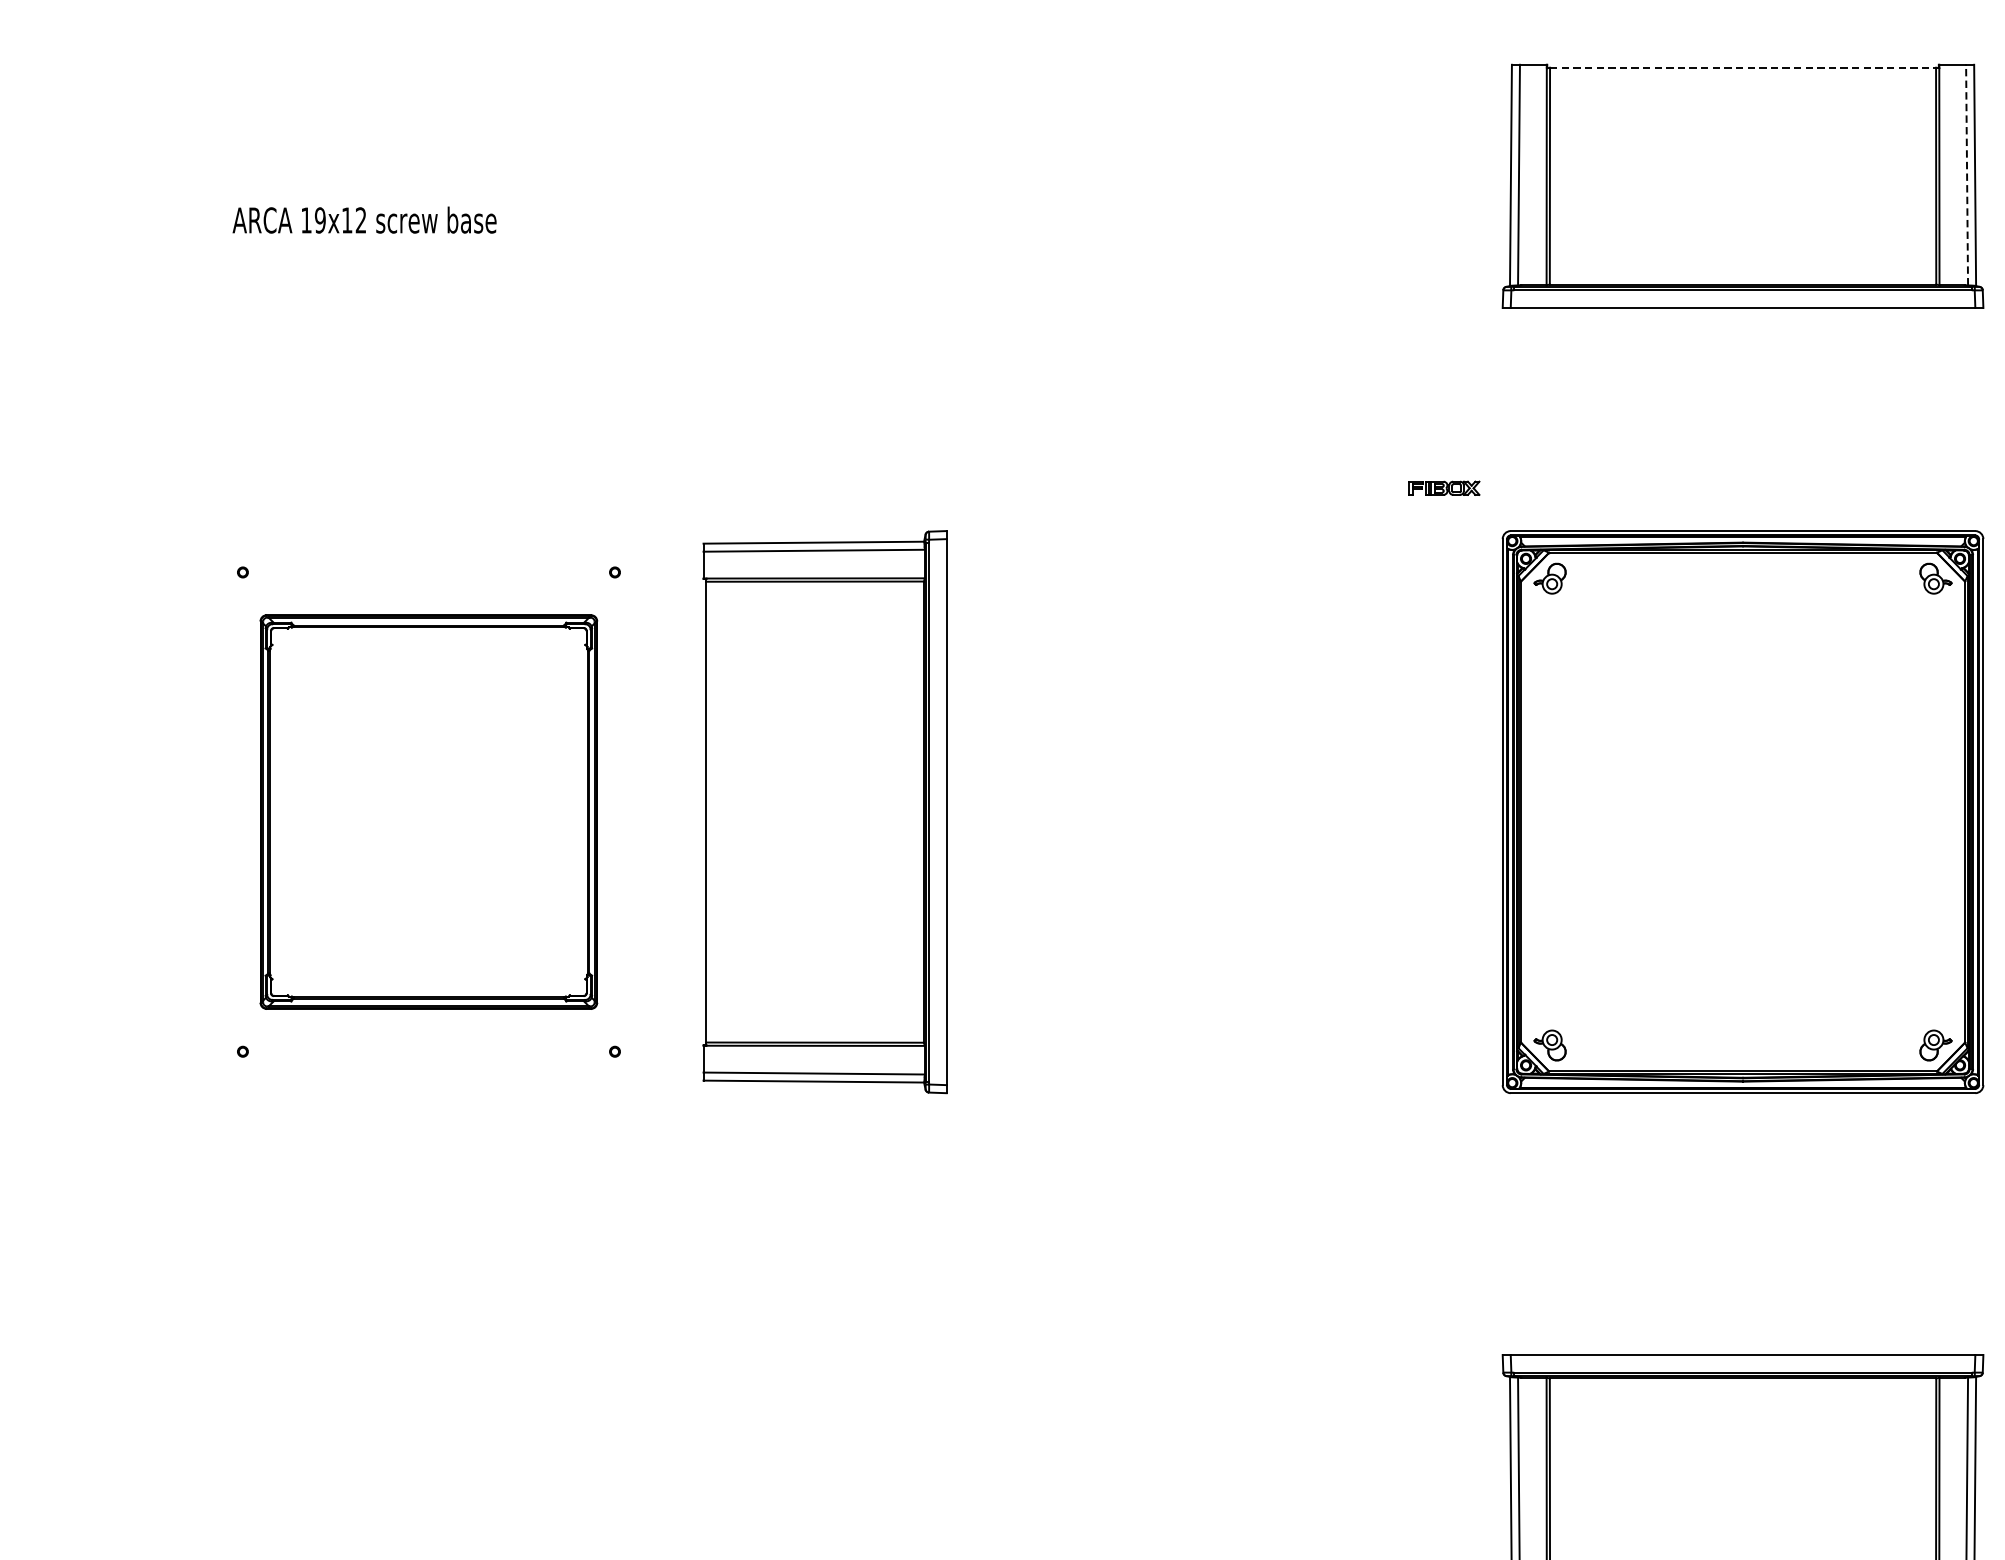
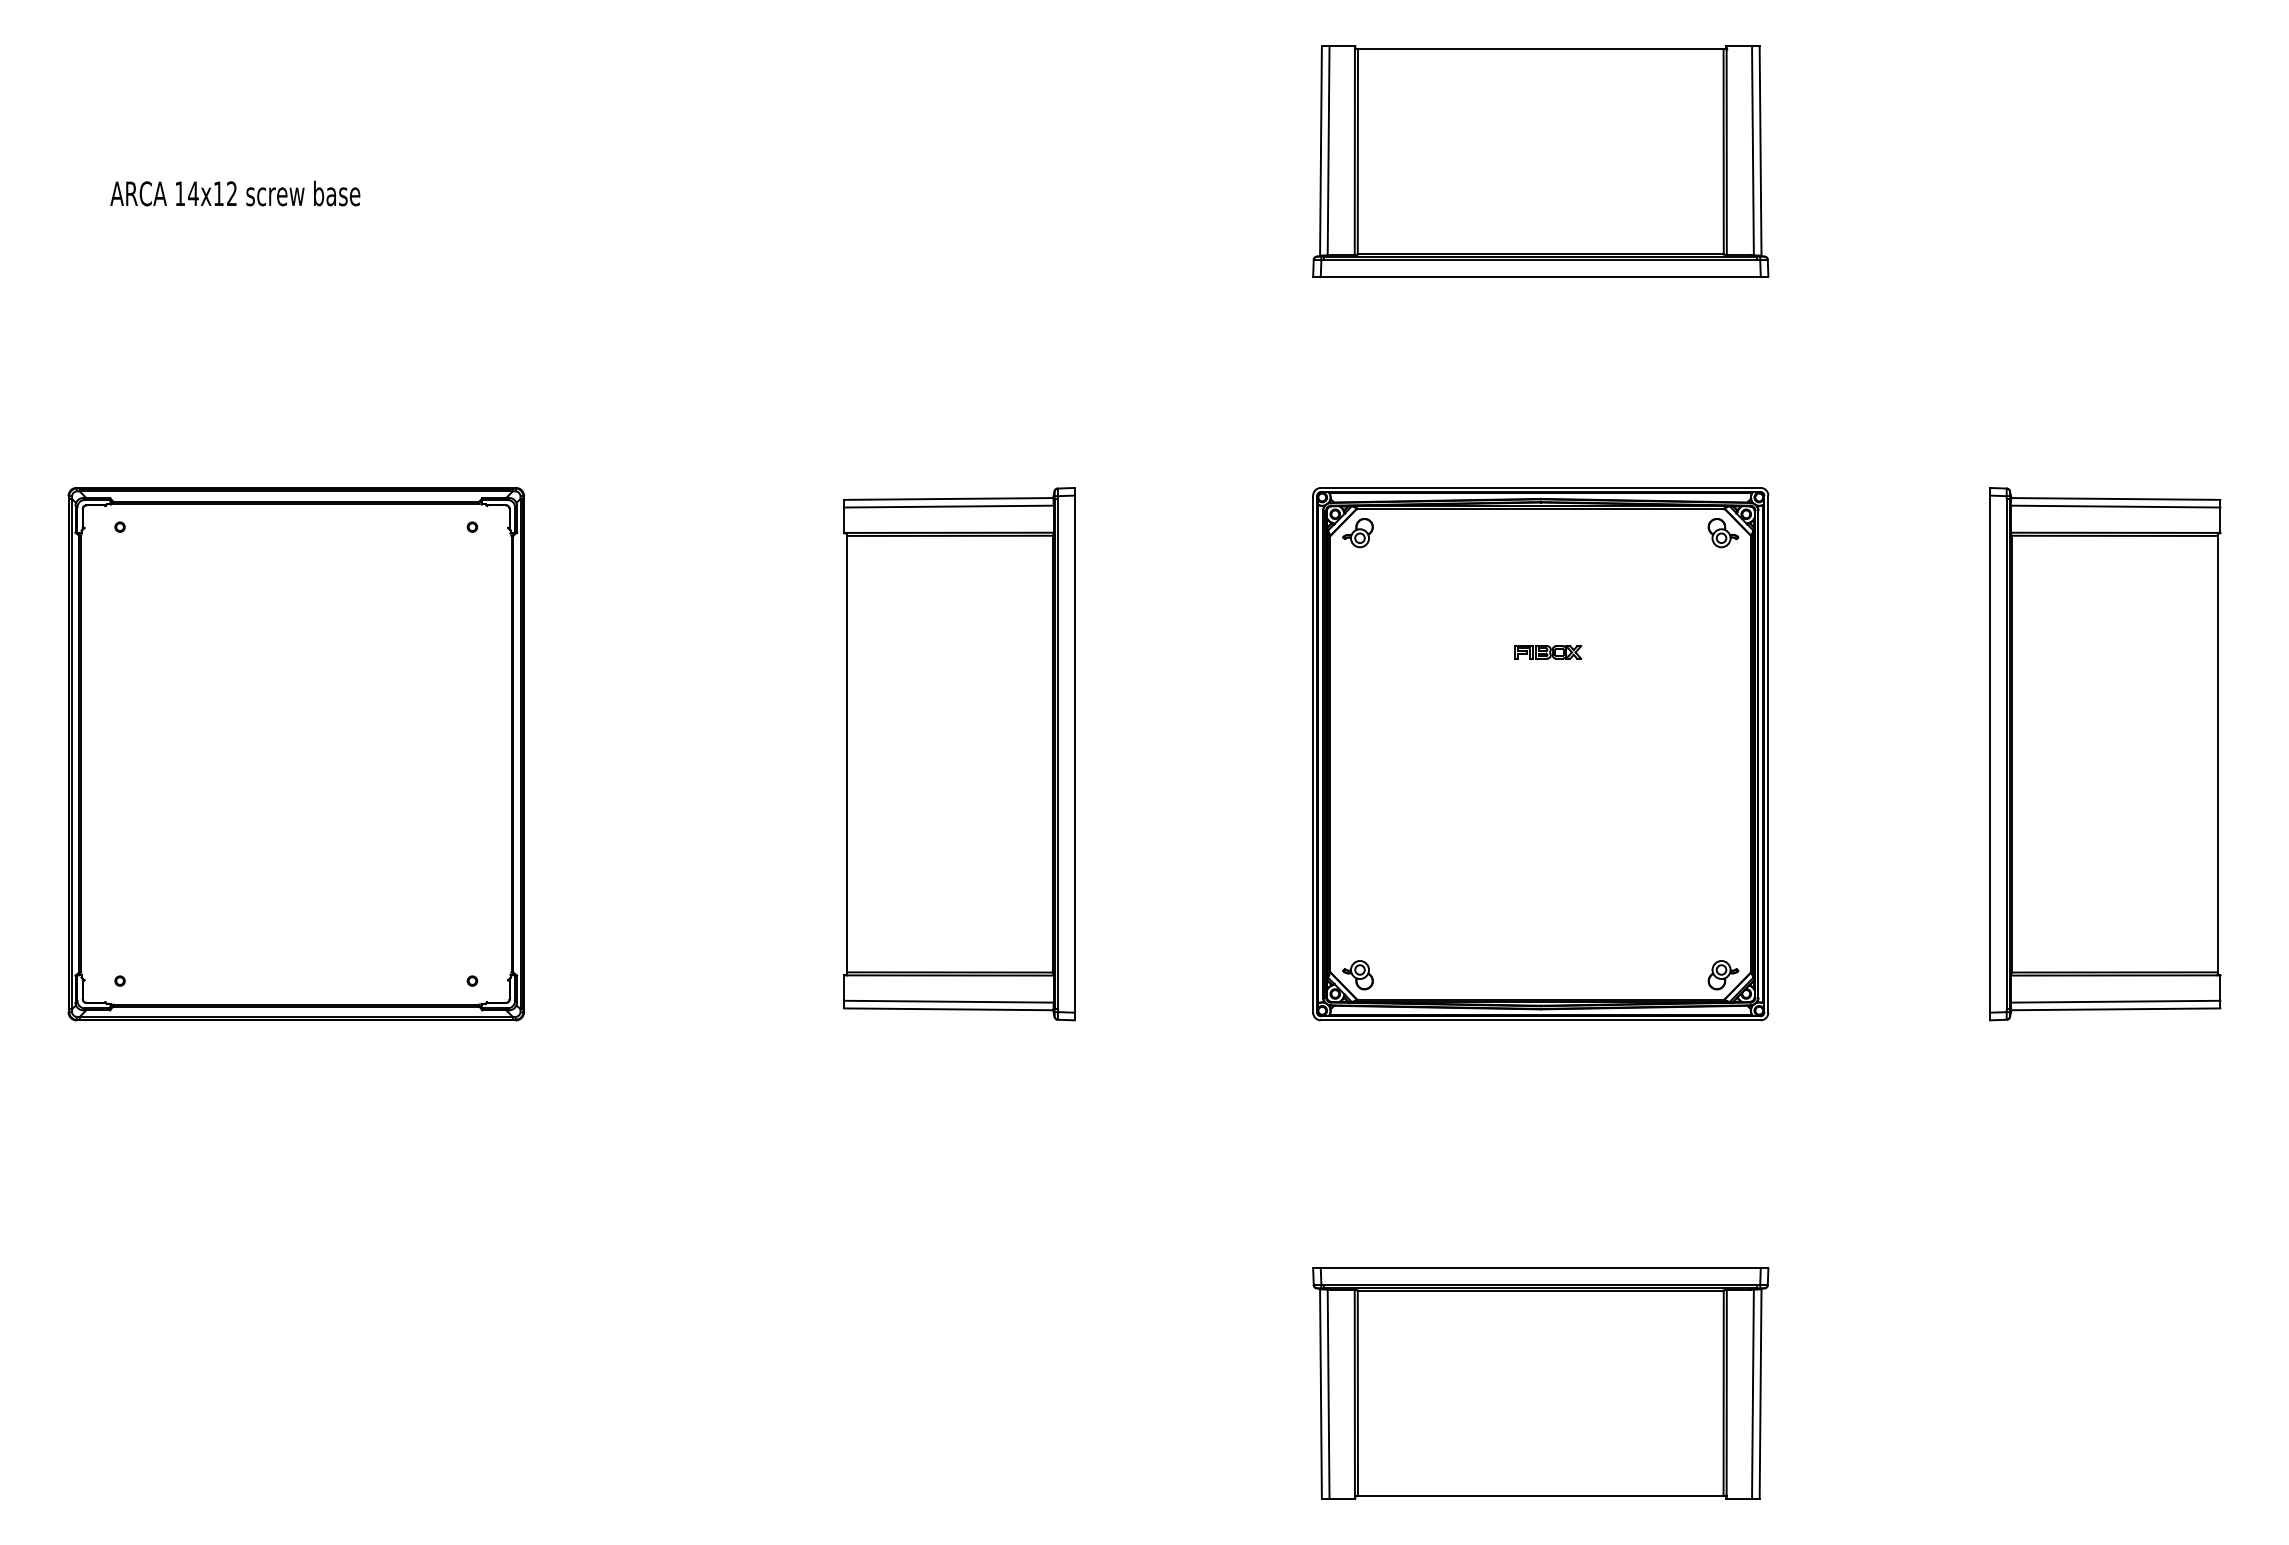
line: (1742, 68) -> (1540, 49), dashed -> solid
line: (1966, 174) -> (1752, 150), dashed -> solid
text: (320, 220) -> (193, 193), 19x12 -> 14x12
part: (1444, 488) -> (1548, 652), moved
part: (428, 811) -> (295, 753), size x1.43
part: (825, 812) -> (959, 754), moved

